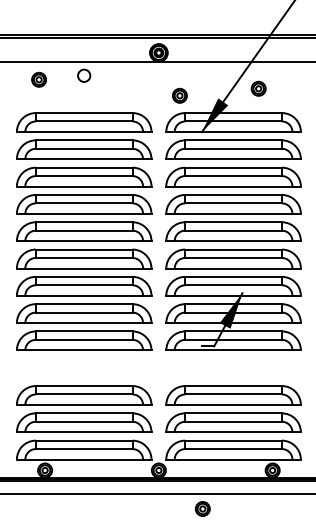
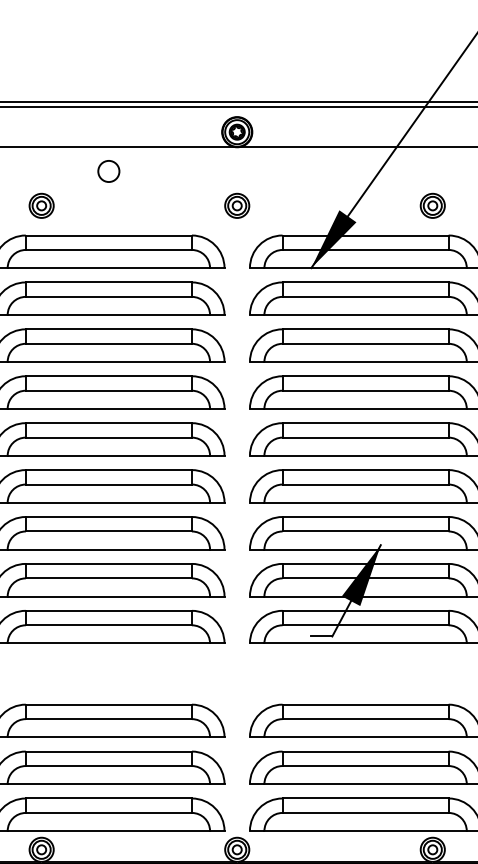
part: (38, 79) -> (40, 205), moved
part: (258, 88) -> (432, 205), moved
part: (179, 95) -> (236, 205), moved

